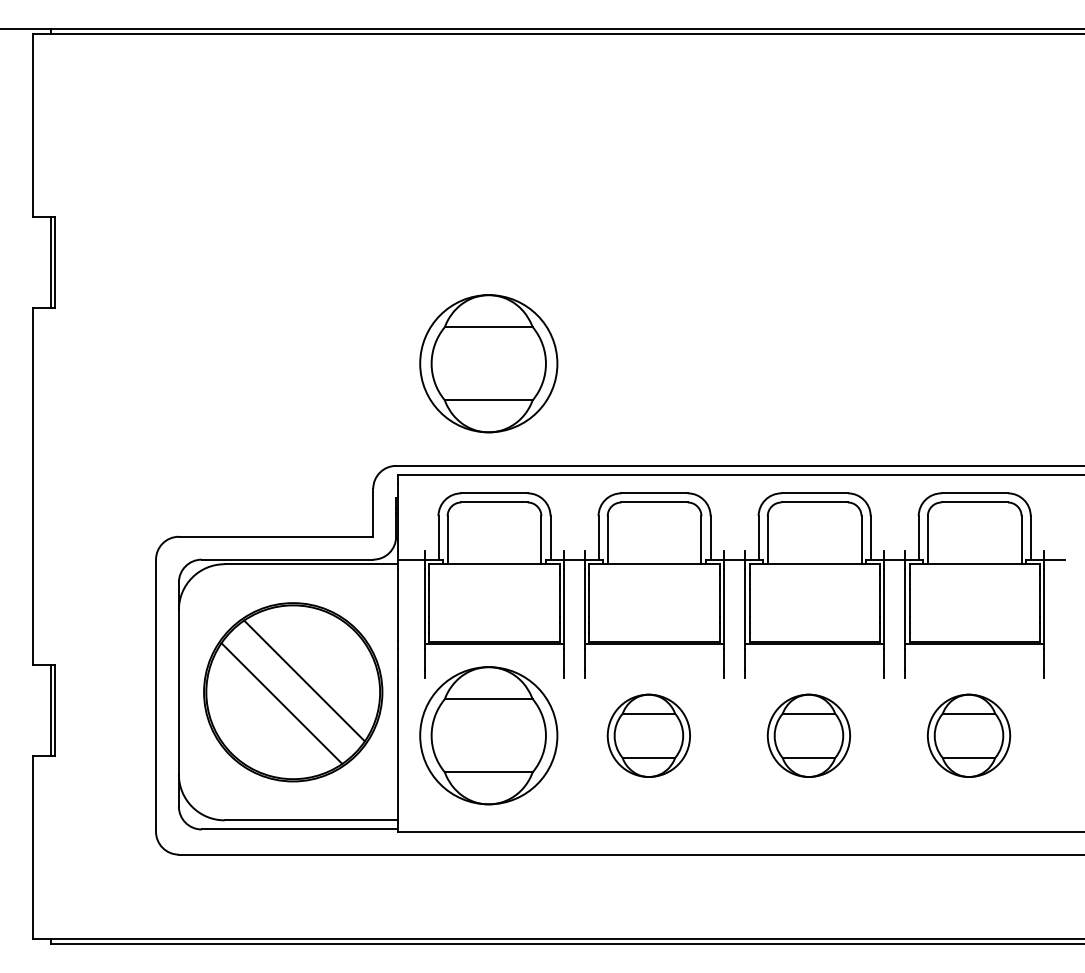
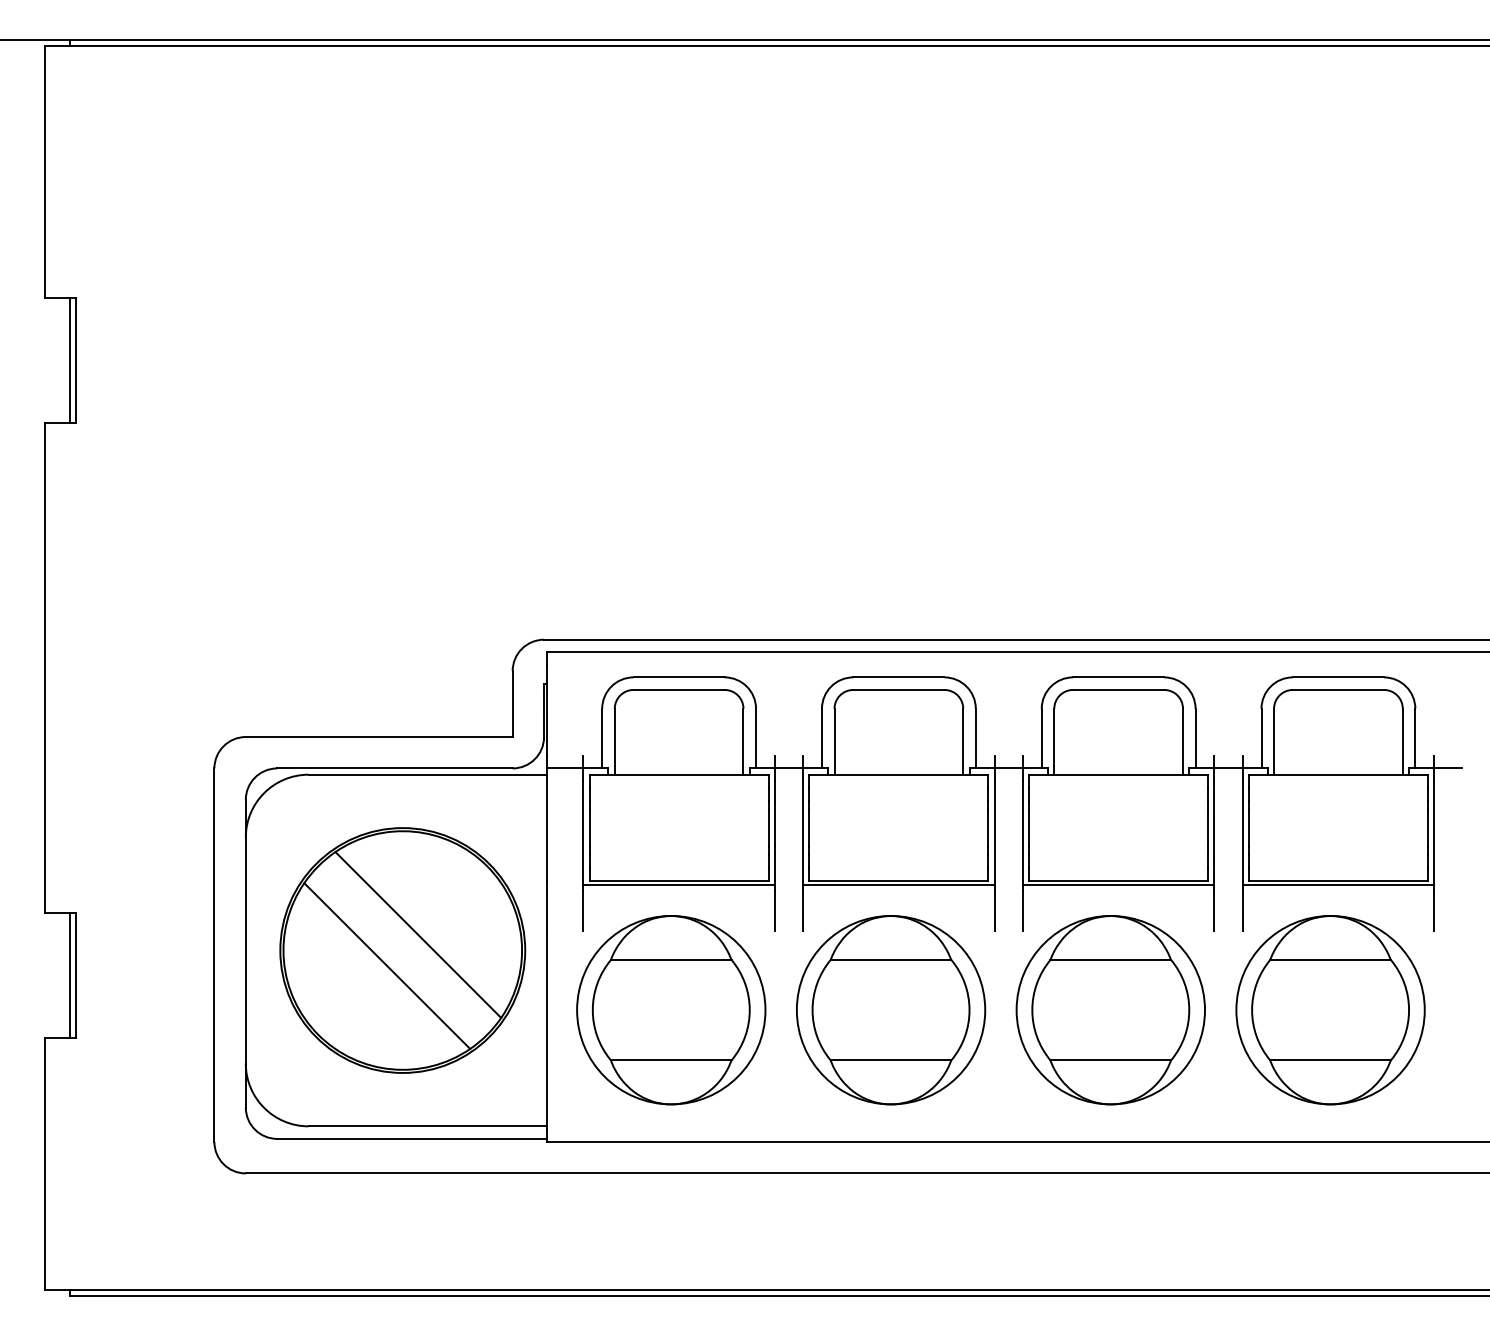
part: (488, 363) -> (670, 499), removed
part: (648, 735) -> (890, 1009), size x1.67
part: (808, 735) -> (1110, 1009), size x1.67
part: (968, 735) -> (1329, 1009), size x1.67

